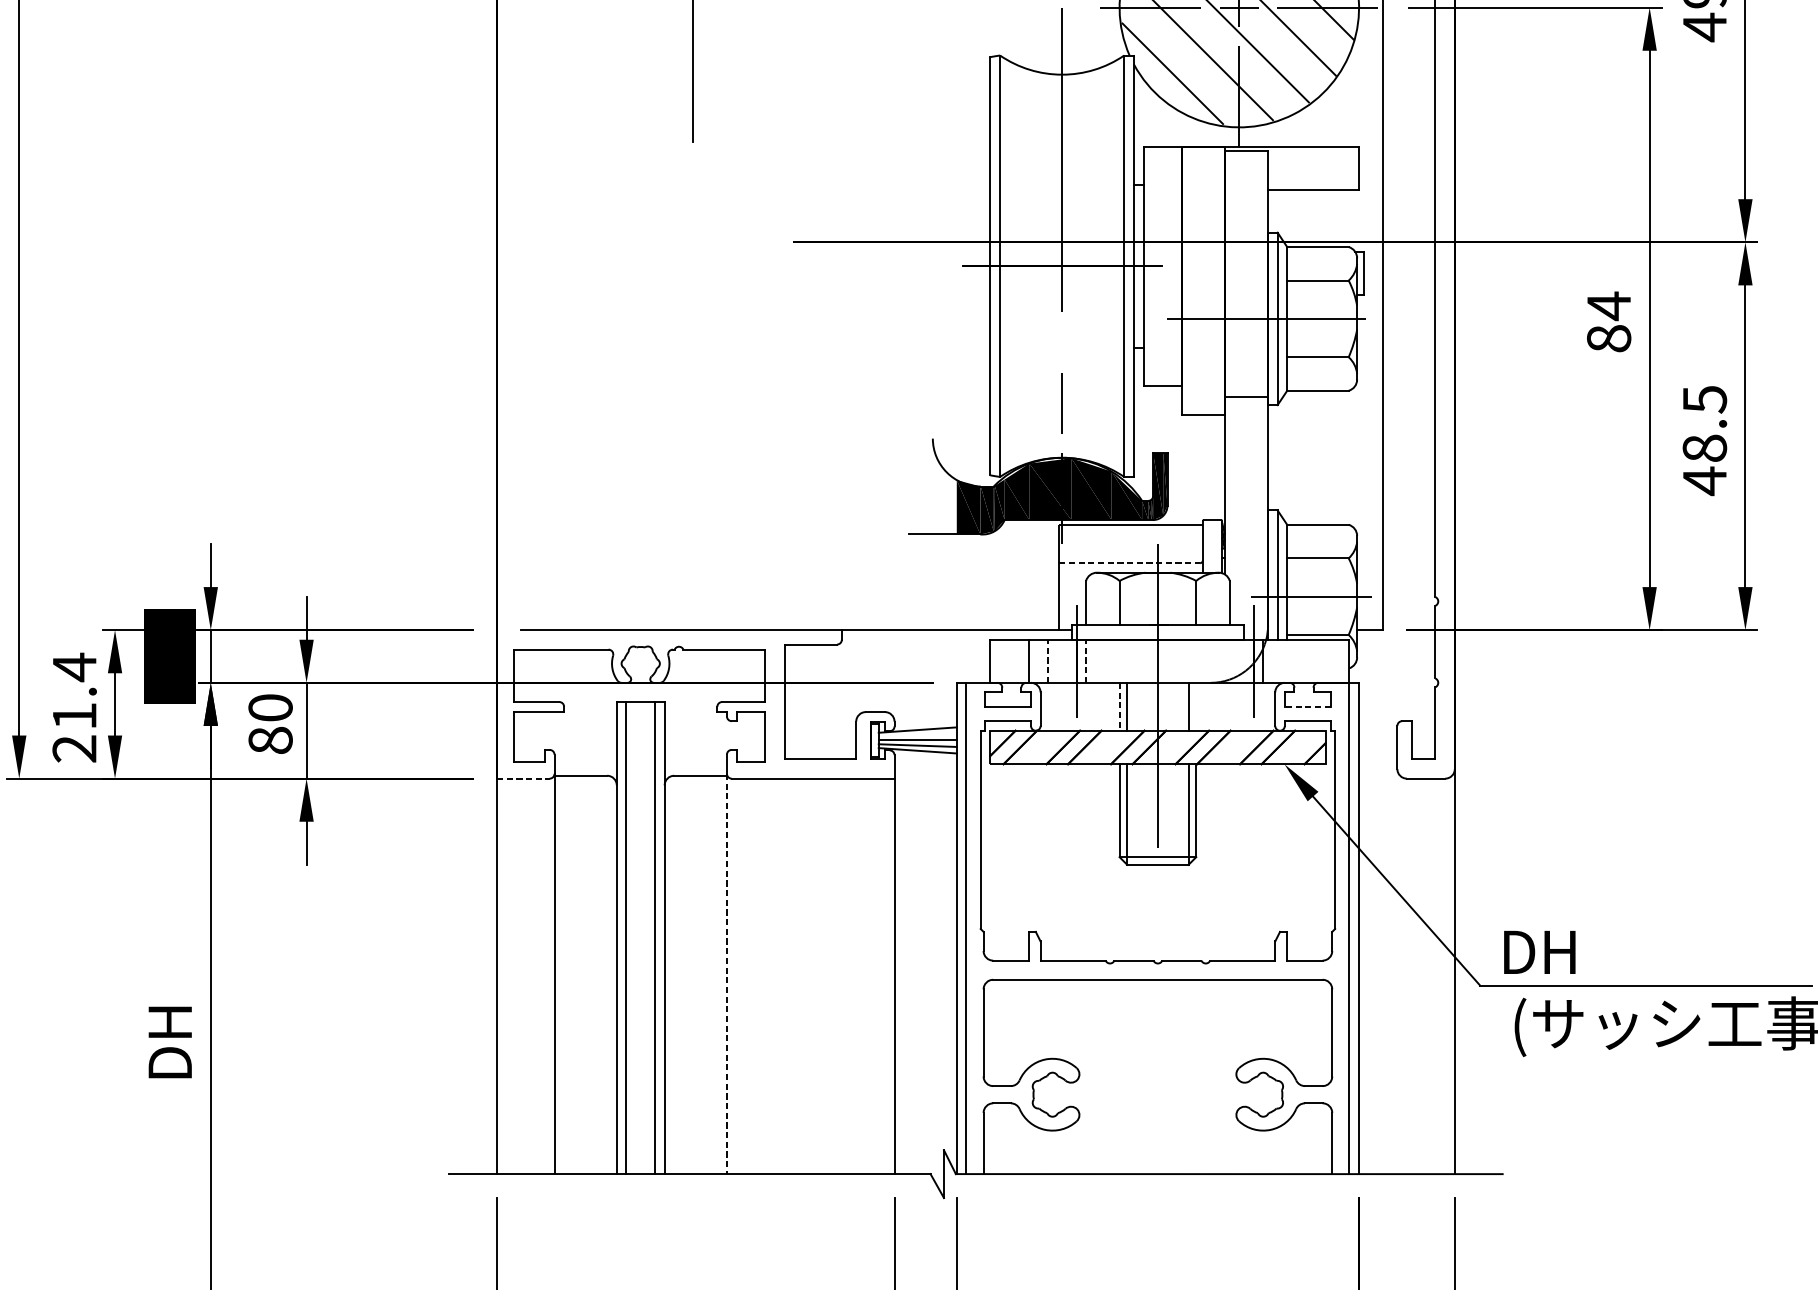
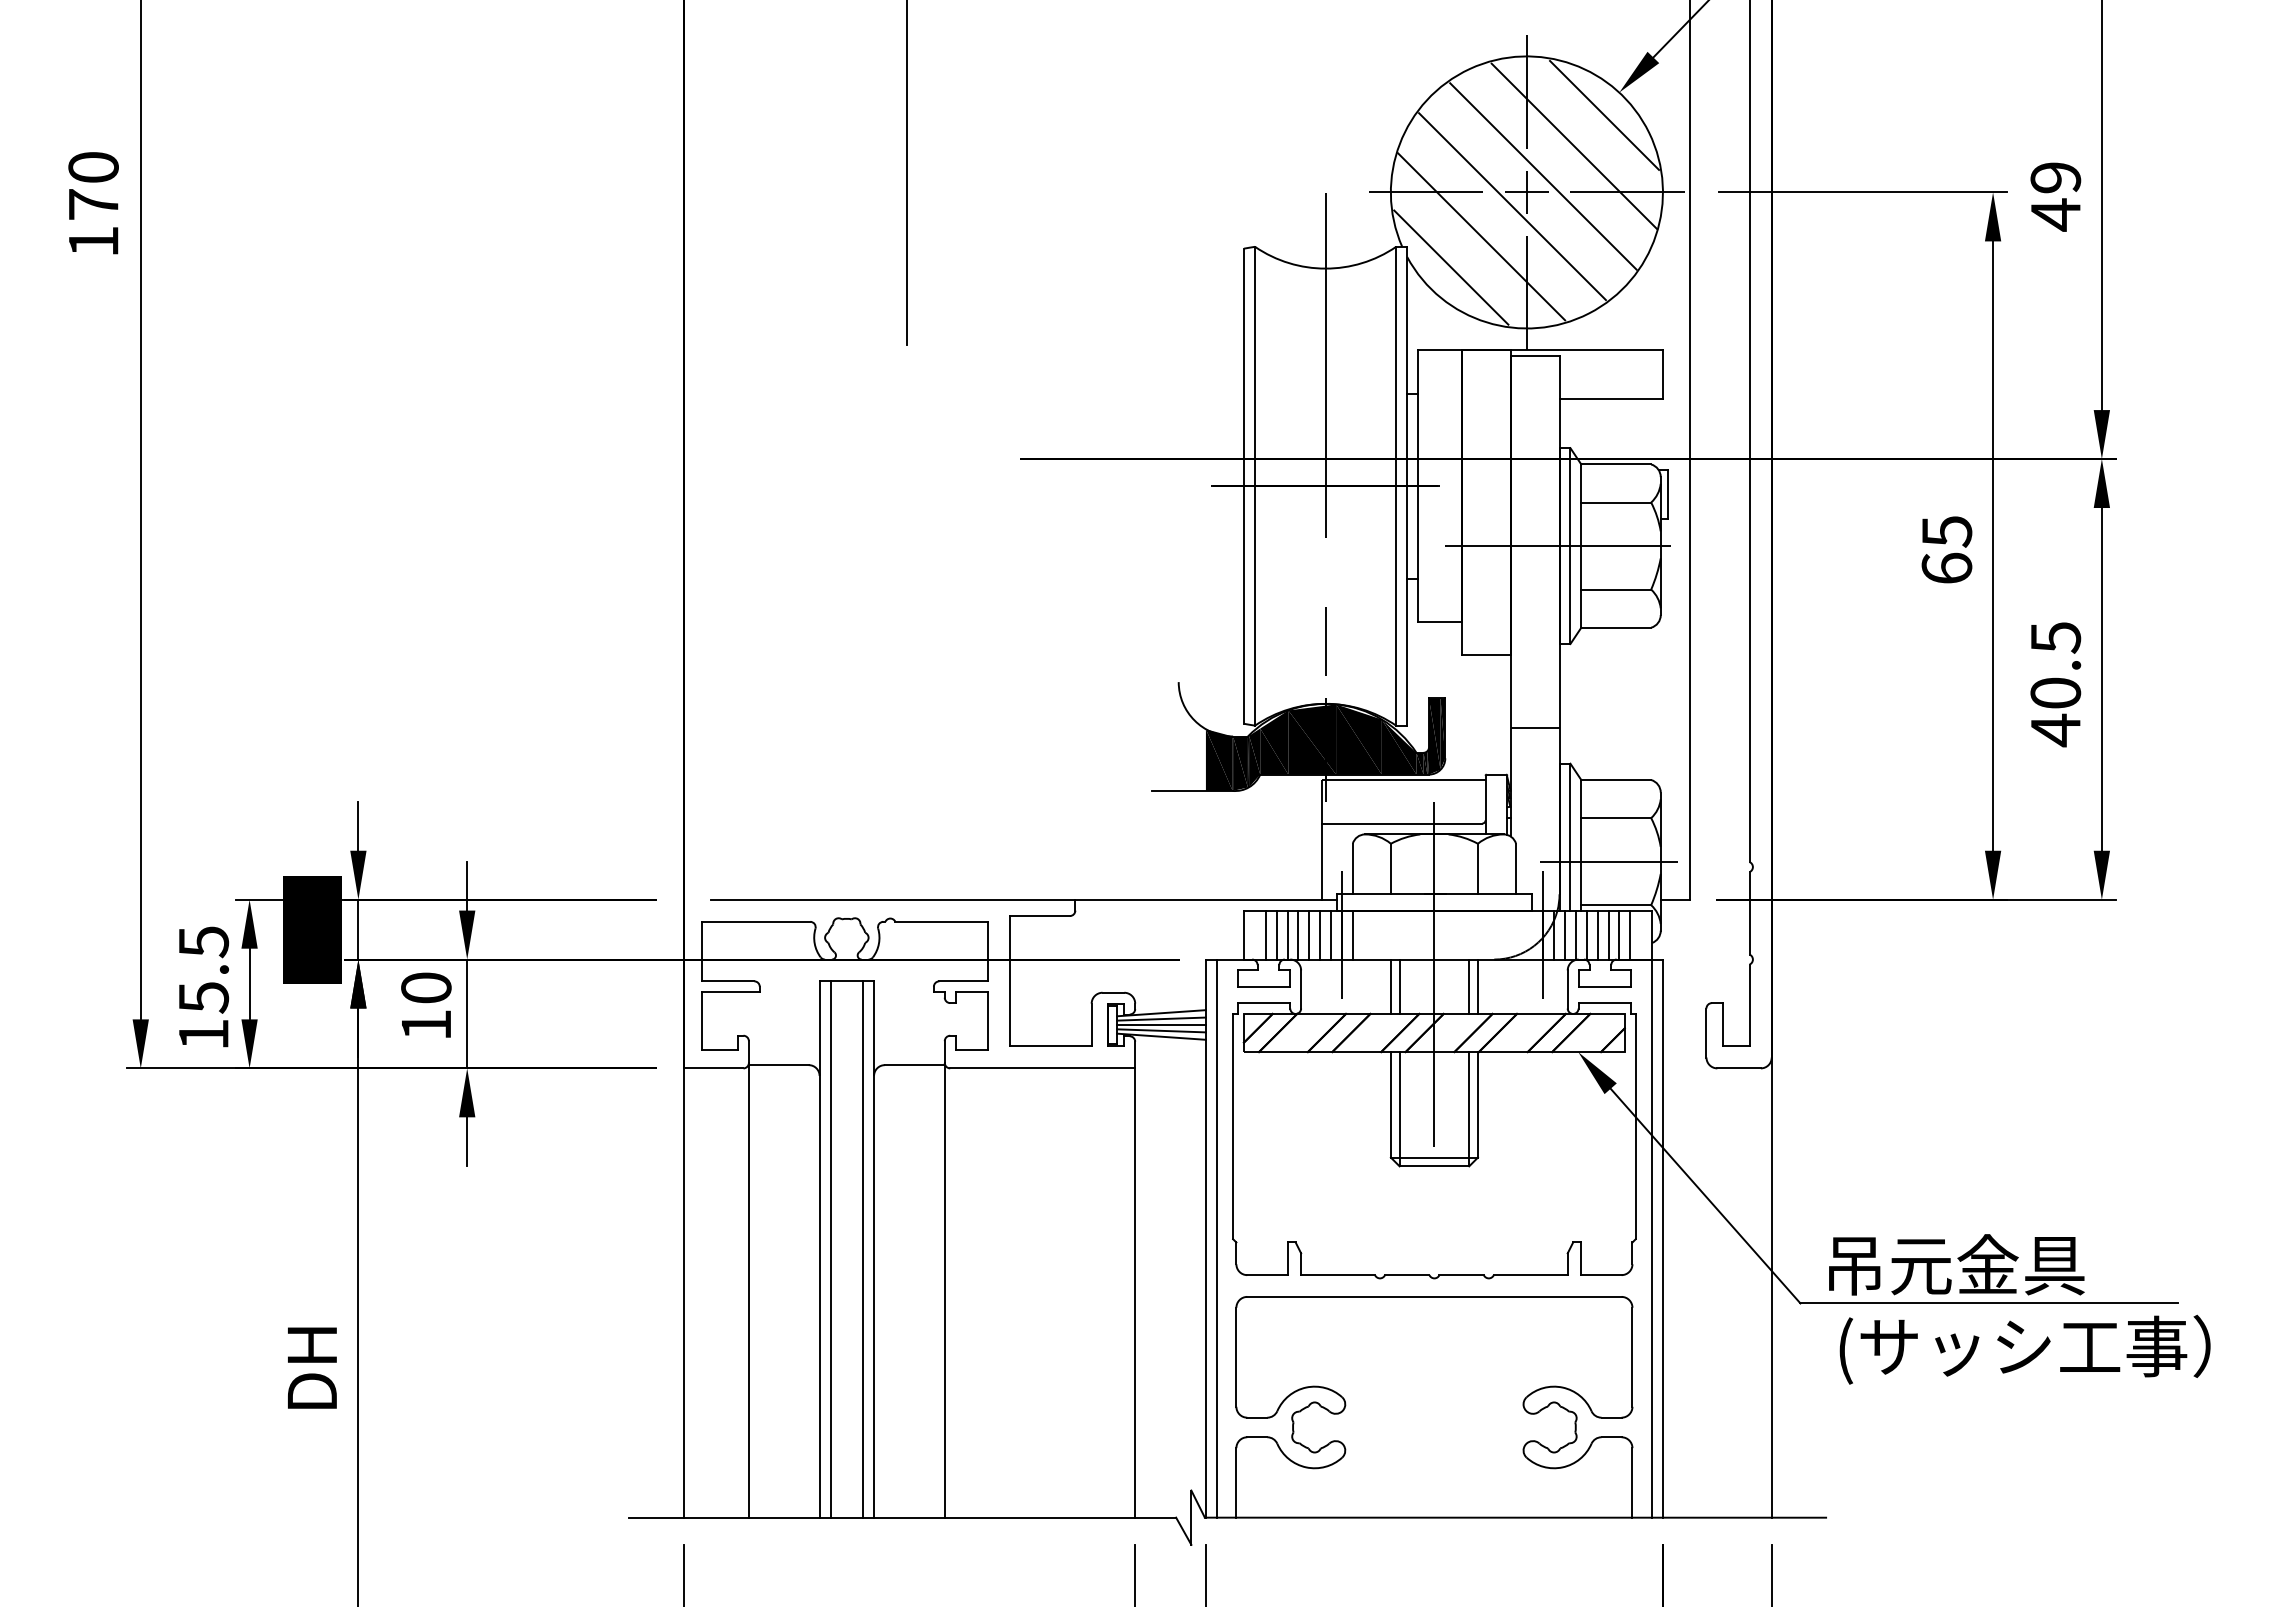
text: (1608, 321) -> (1946, 549), 84 -> 65
line: (1246, 396) -> (1534, 728), moved
text: (1704, 447) -> (2055, 692), 48.5 -> 40.5
line: (1129, 563) -> (1402, 823), dashed -> solid
line: (1009, 660) -> (1265, 934), added
line: (1018, 660) -> (1276, 934), added
line: (1038, 660) -> (1298, 934), added
line: (1047, 660) -> (1309, 934), dashed -> solid
line: (1057, 660) -> (1320, 934), added
line: (1067, 660) -> (1331, 934), added
line: (1085, 660) -> (1352, 934), dashed -> solid
line: (1273, 660) -> (1565, 934), added
line: (1282, 660) -> (1575, 934), added
line: (1291, 660) -> (1586, 934), added
line: (1301, 660) -> (1597, 934), added
line: (1311, 660) -> (1608, 934), added
line: (1320, 660) -> (1619, 934), added
line: (1330, 660) -> (1630, 934), added
line: (1195, 706) -> (1477, 986), added
line: (1307, 706) -> (1604, 986), dashed -> solid
text: (74, 707) -> (203, 987), 21.4 -> 15.5
line: (1119, 707) -> (1390, 987), dashed -> solid
line: (917, 734) -> (1161, 1018), added
text: (270, 740) -> (426, 1024), 80 -> 10
line: (523, 778) -> (713, 1068), dashed -> solid
text: (1616, 951) -> (1955, 1264), DH -> 吊元金具
line: (726, 974) -> (944, 1290), dashed -> solid

